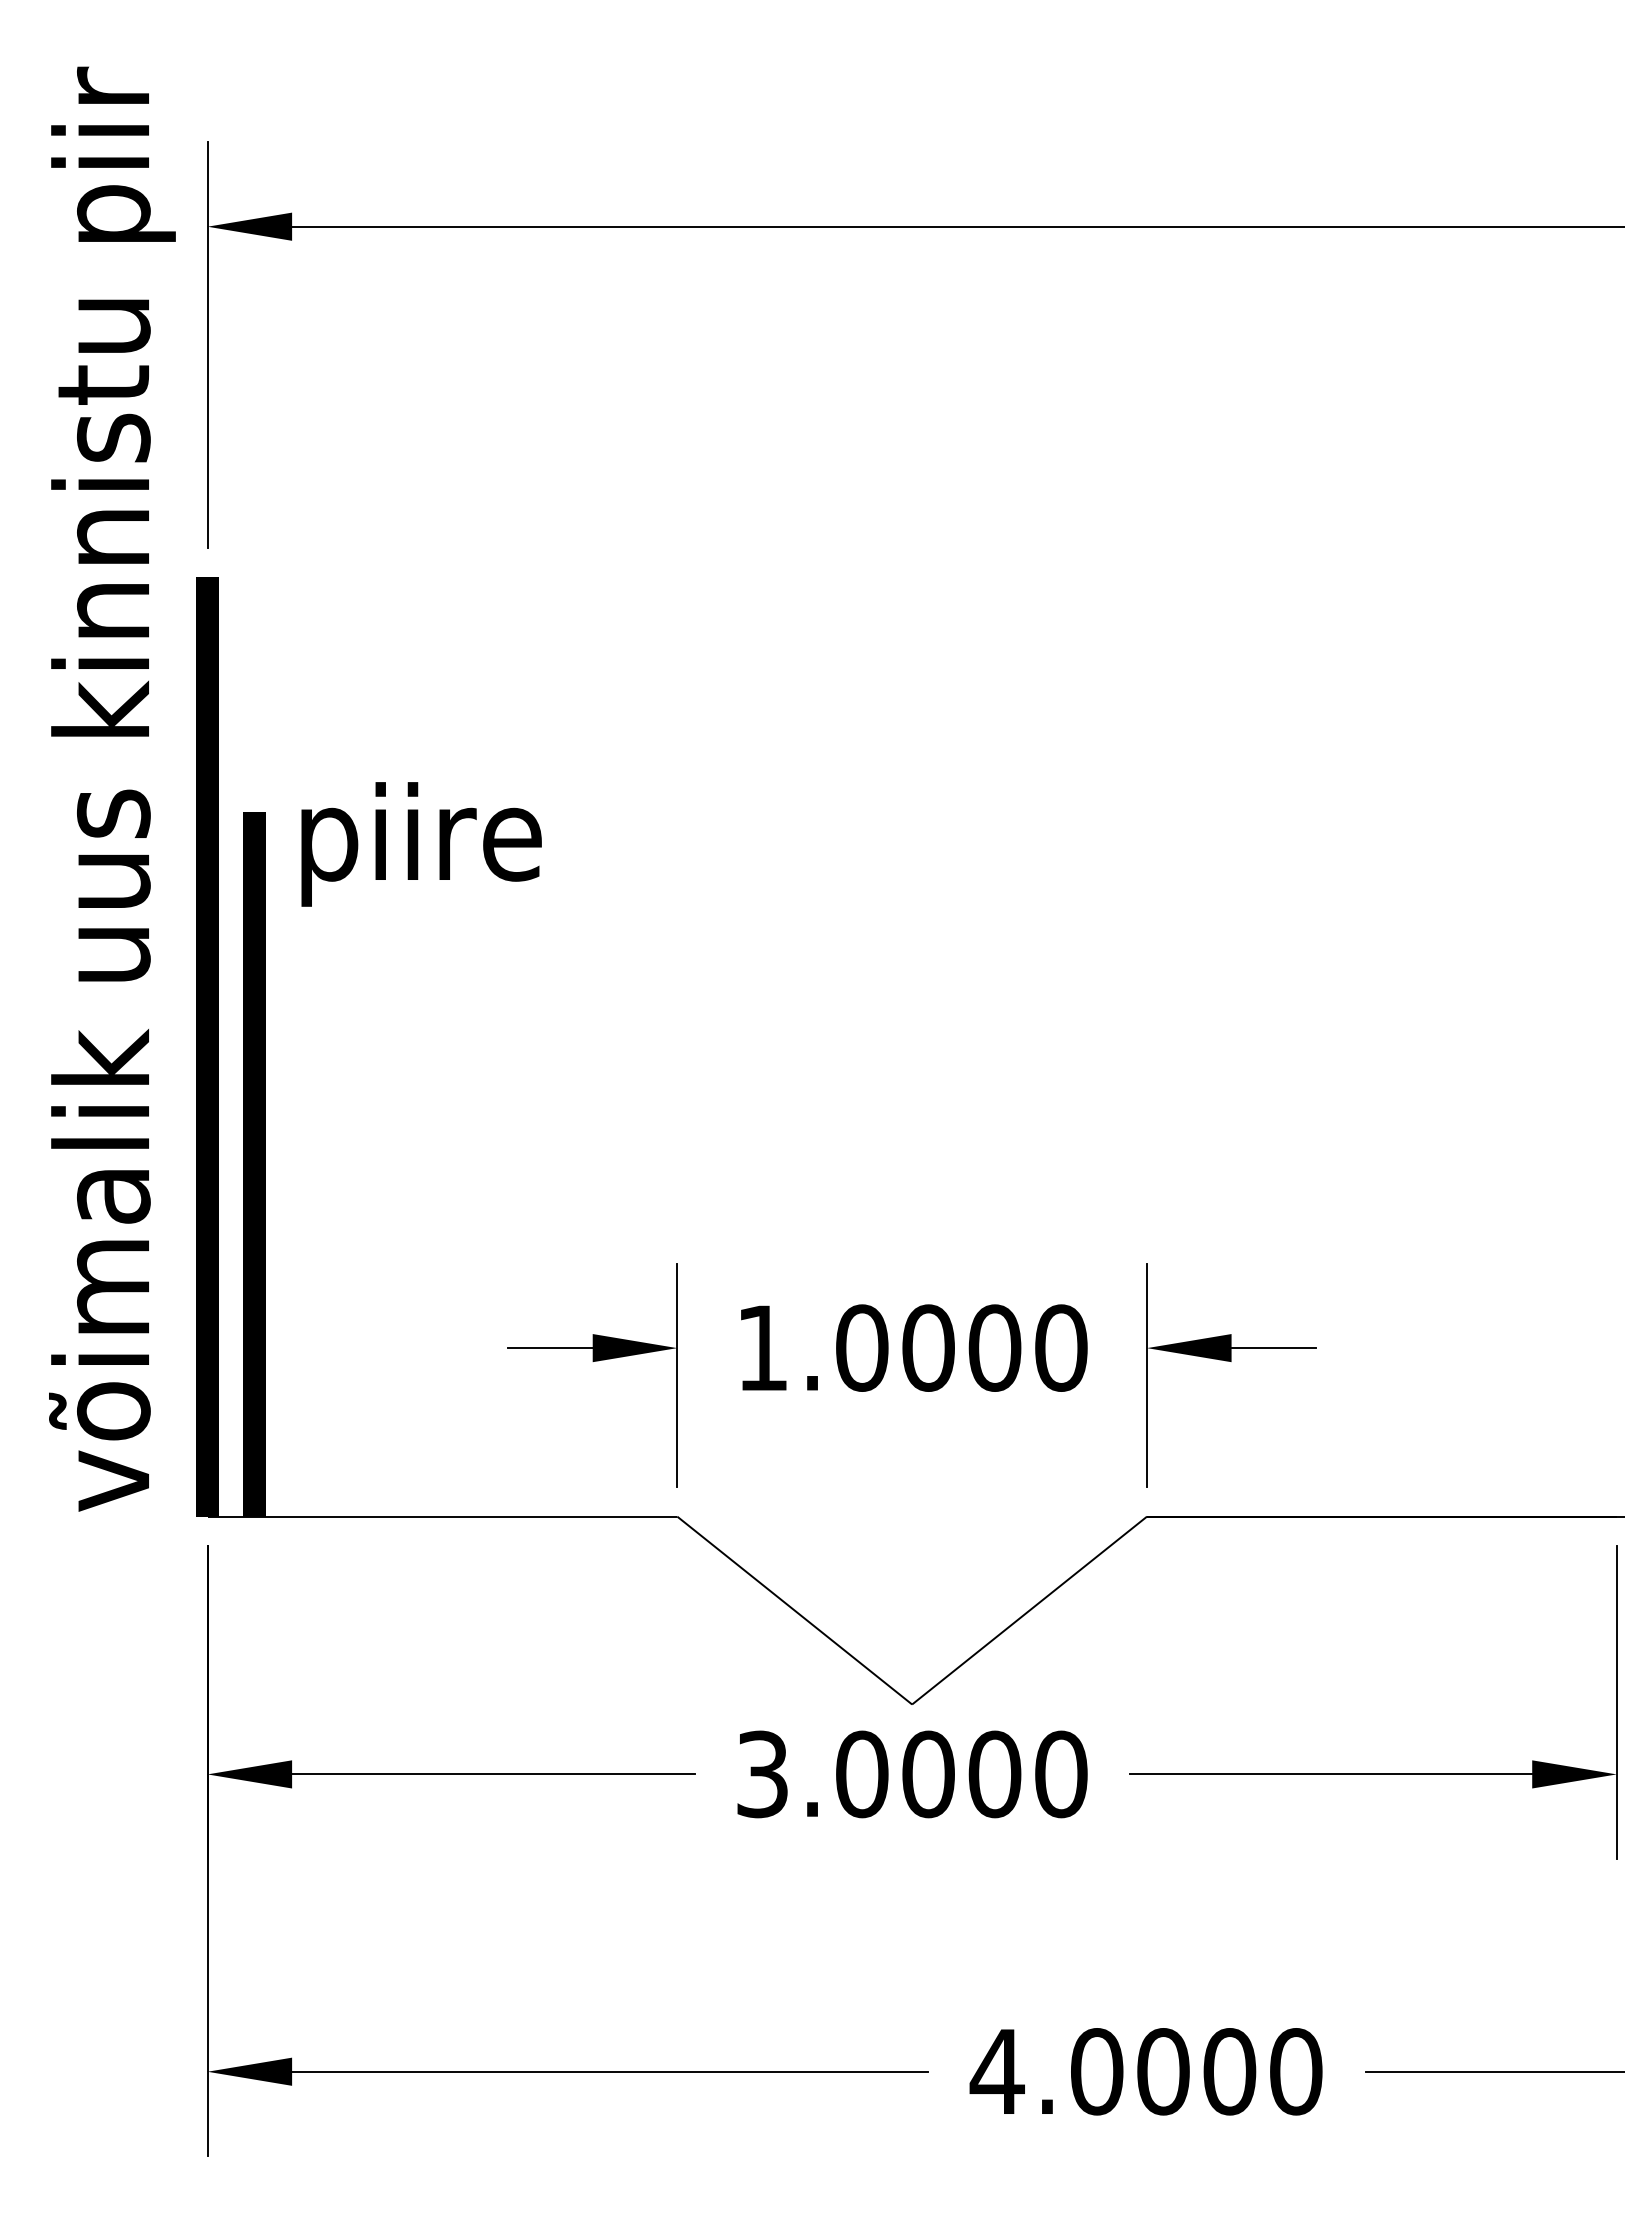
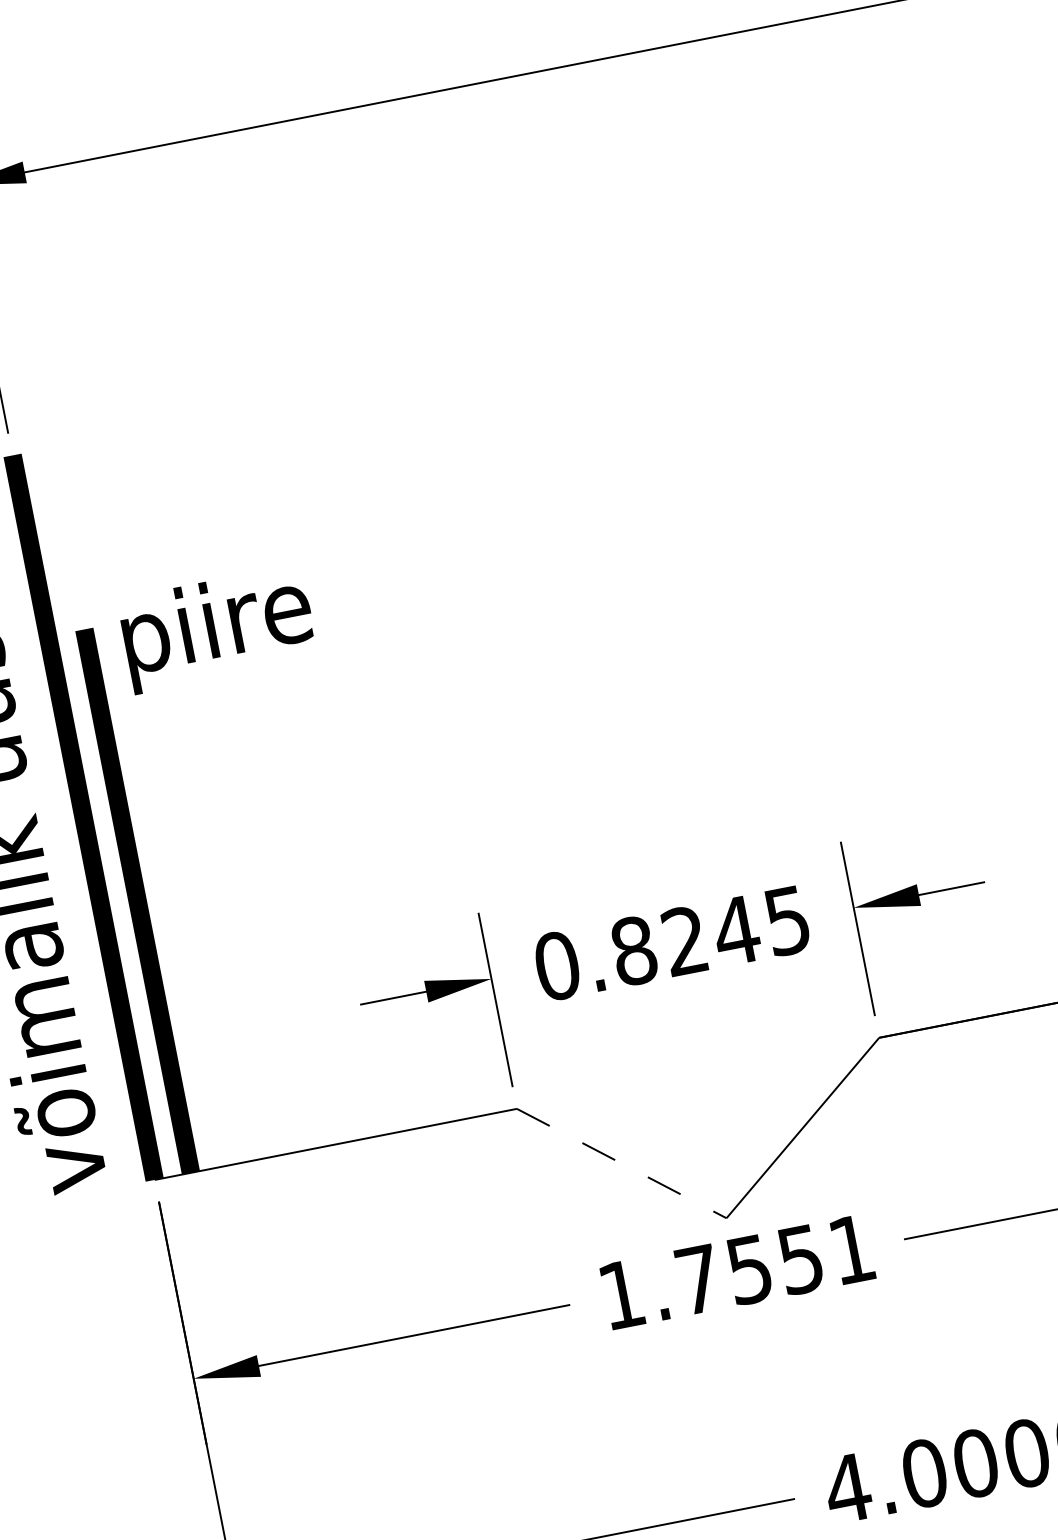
text: (911, 1347) -> (672, 943), 1.0000 -> 0.8245
line: (795, 1610) -> (622, 1163), solid -> dashed
text: (912, 1774) -> (737, 1272), 3.0000 -> 1.7551

